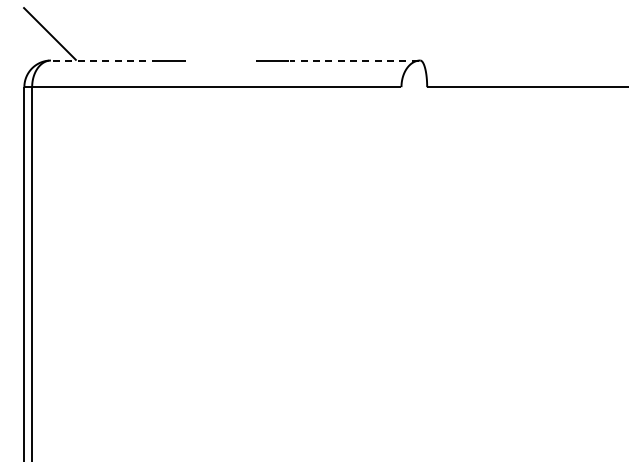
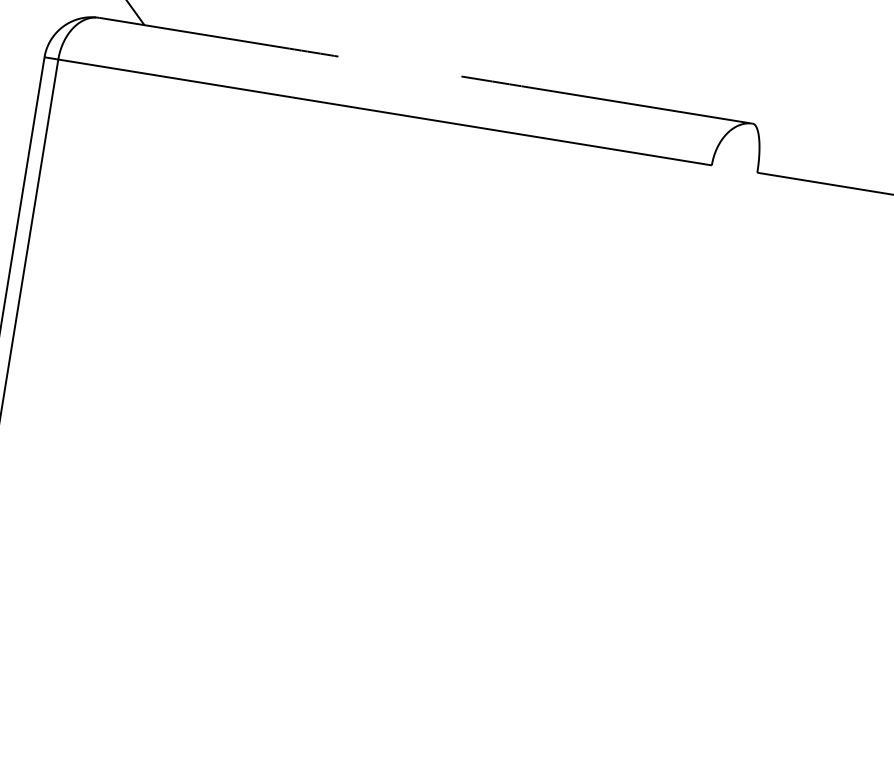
line: (104, 60) -> (193, 33), dashed -> solid
line: (354, 60) -> (636, 104), dashed -> solid

